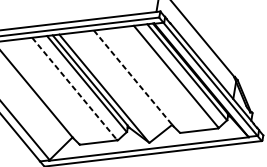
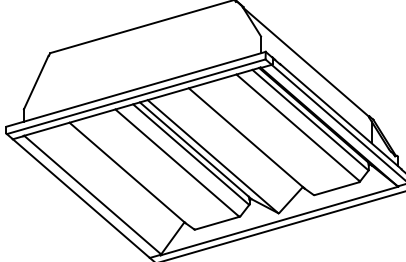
line: (133, 78) -> (246, 138), dashed -> solid
line: (74, 89) -> (177, 163), dashed -> solid

